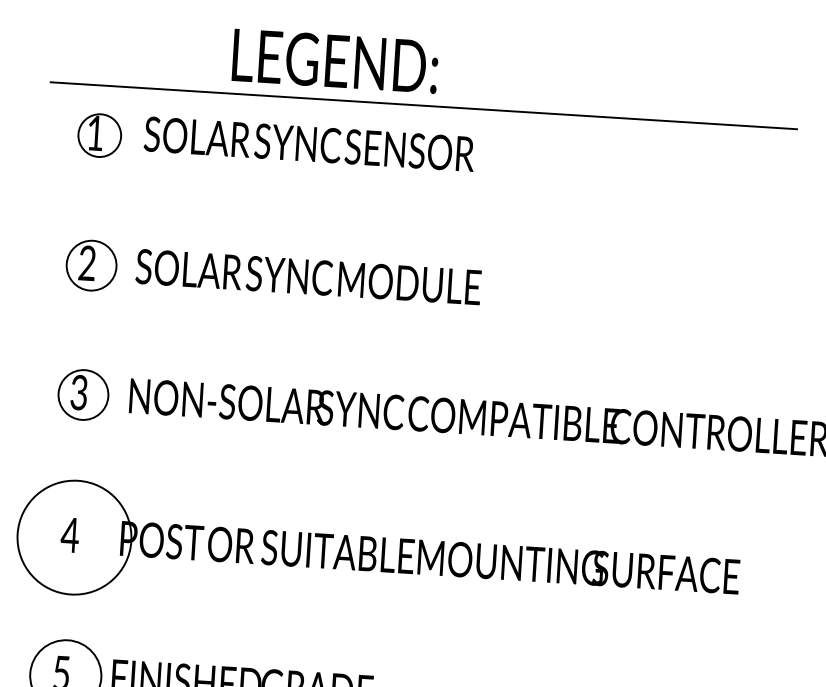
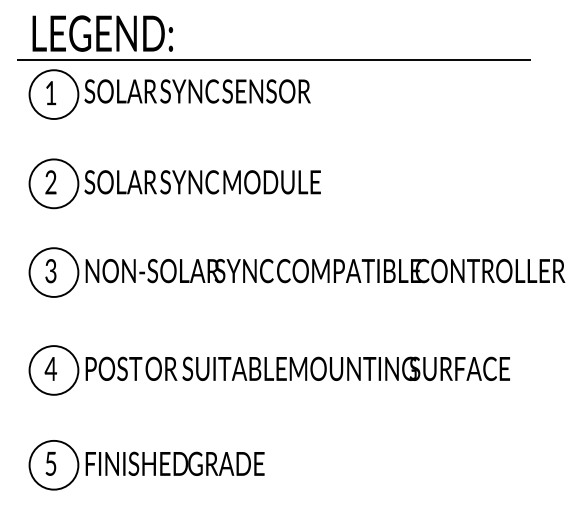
text: (334, 60) -> (102, 33), moved
circle: (99, 135) -> (53, 94), size x1.67
circle: (90, 265) -> (53, 183), size x1.43
circle: (82, 394) -> (53, 272), size x1.43
circle: (73, 537) -> (53, 370), size x0.62

